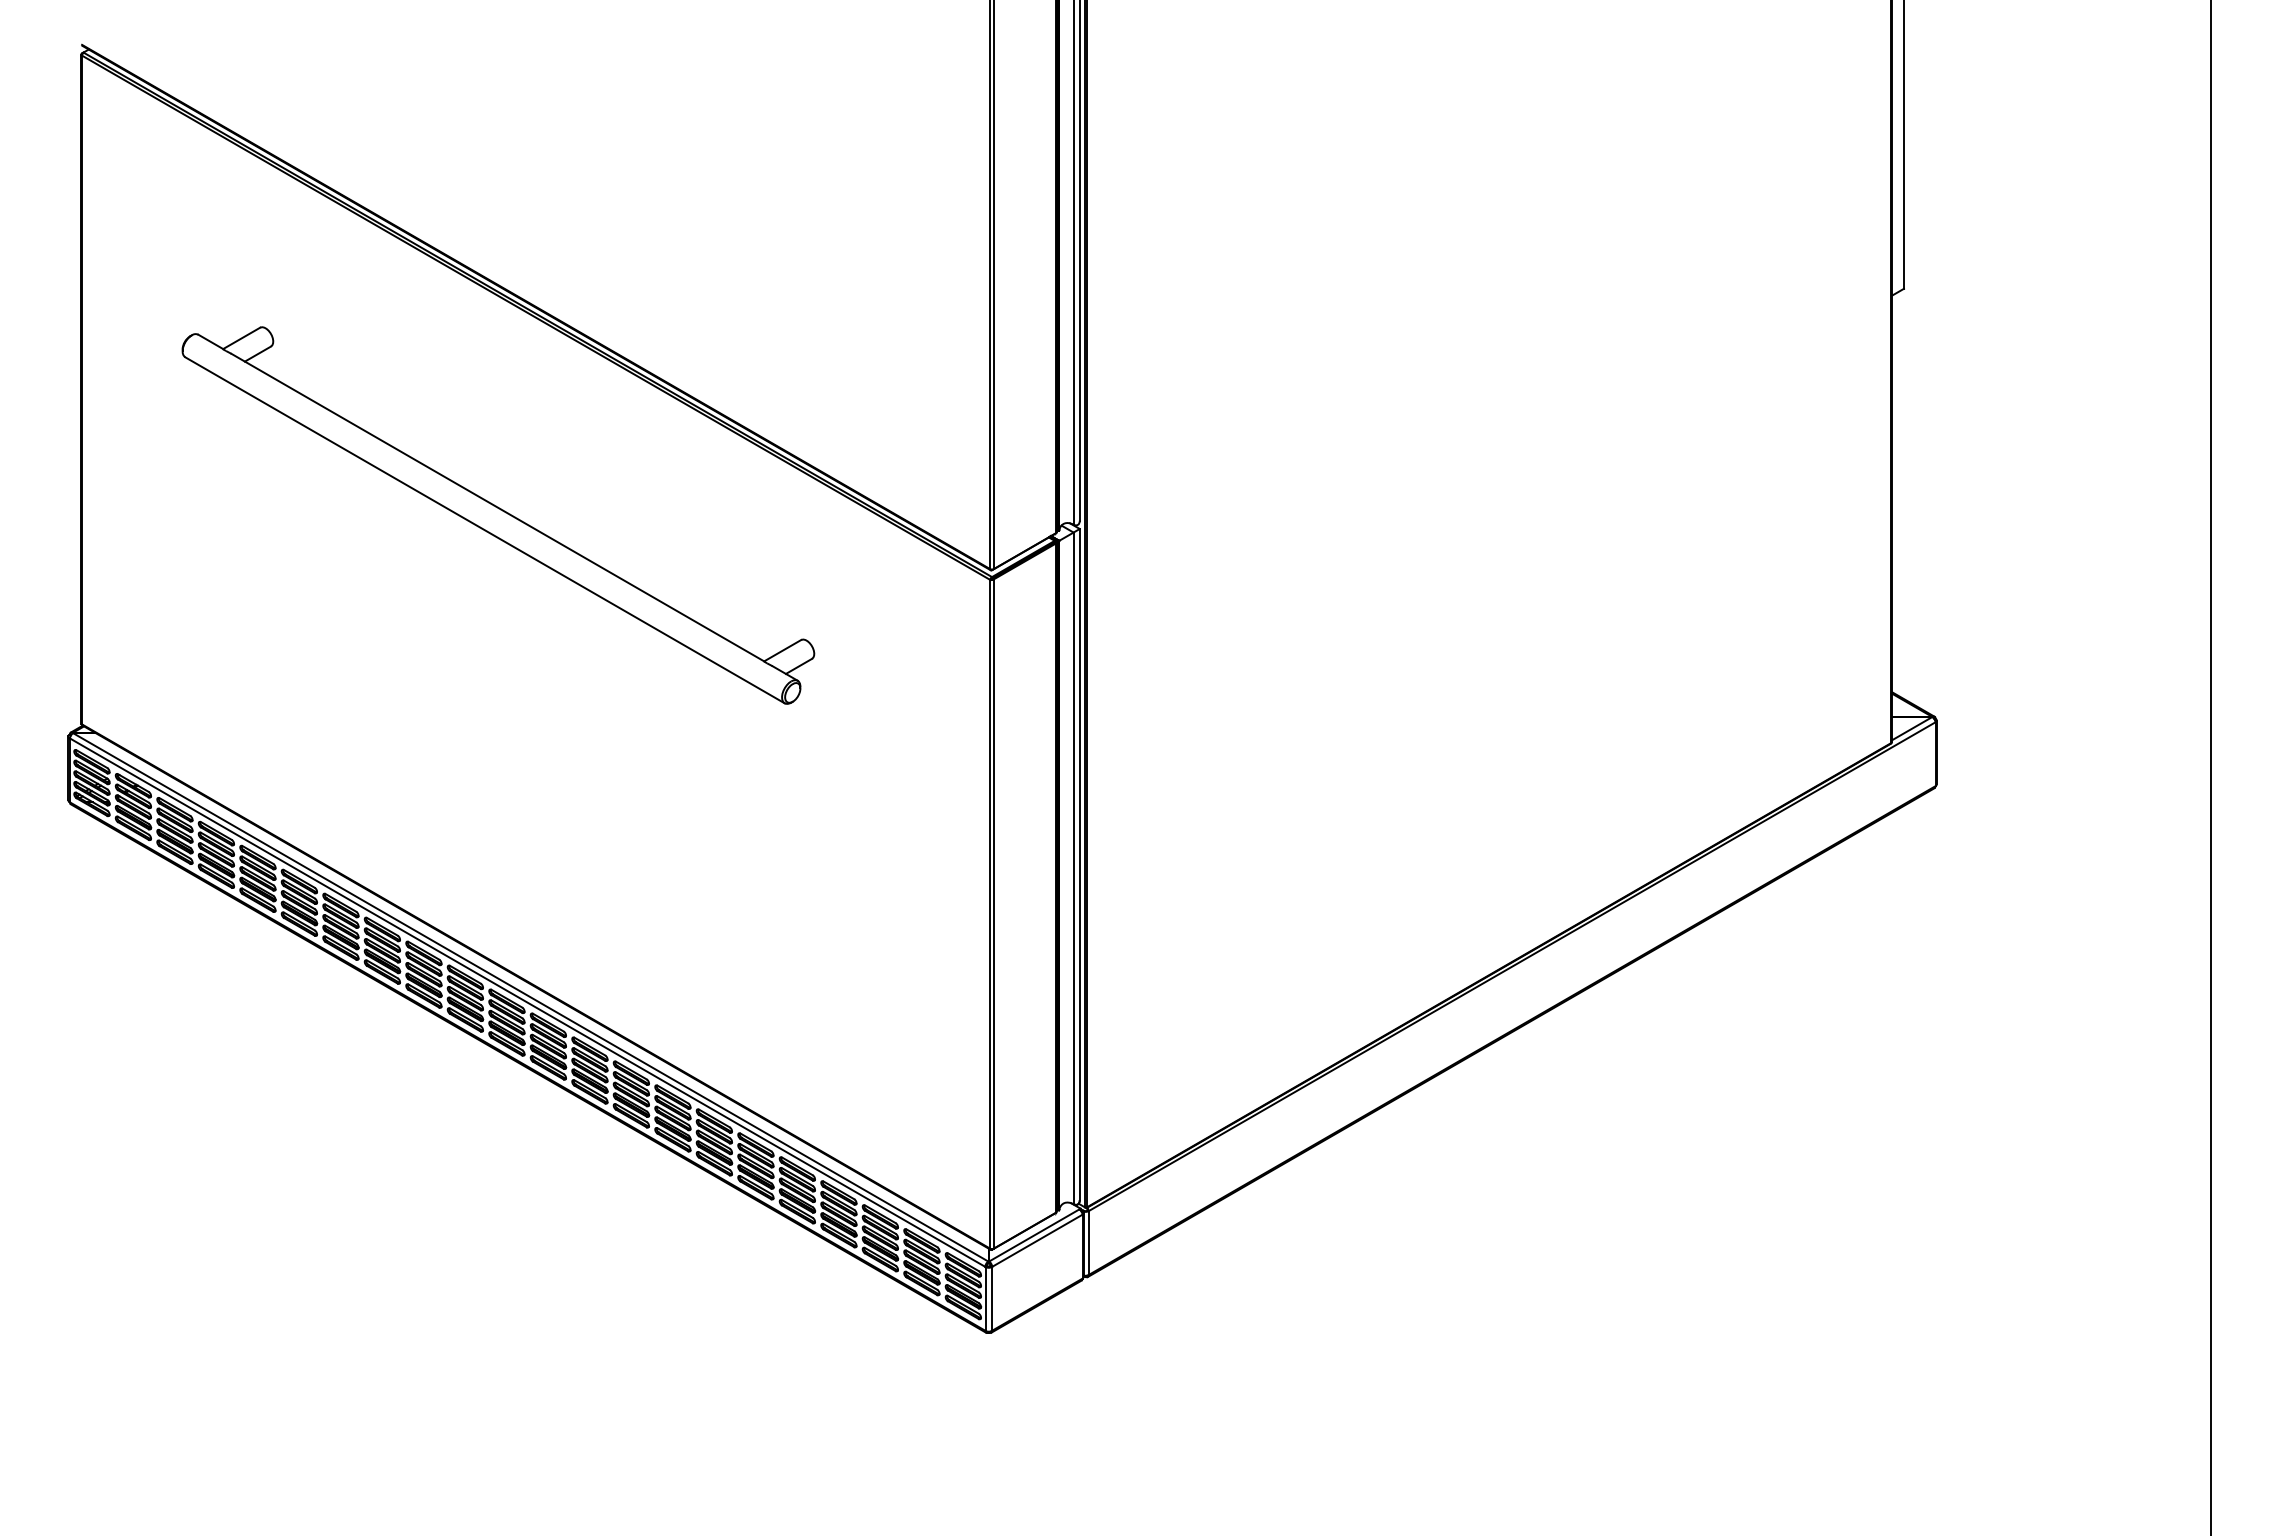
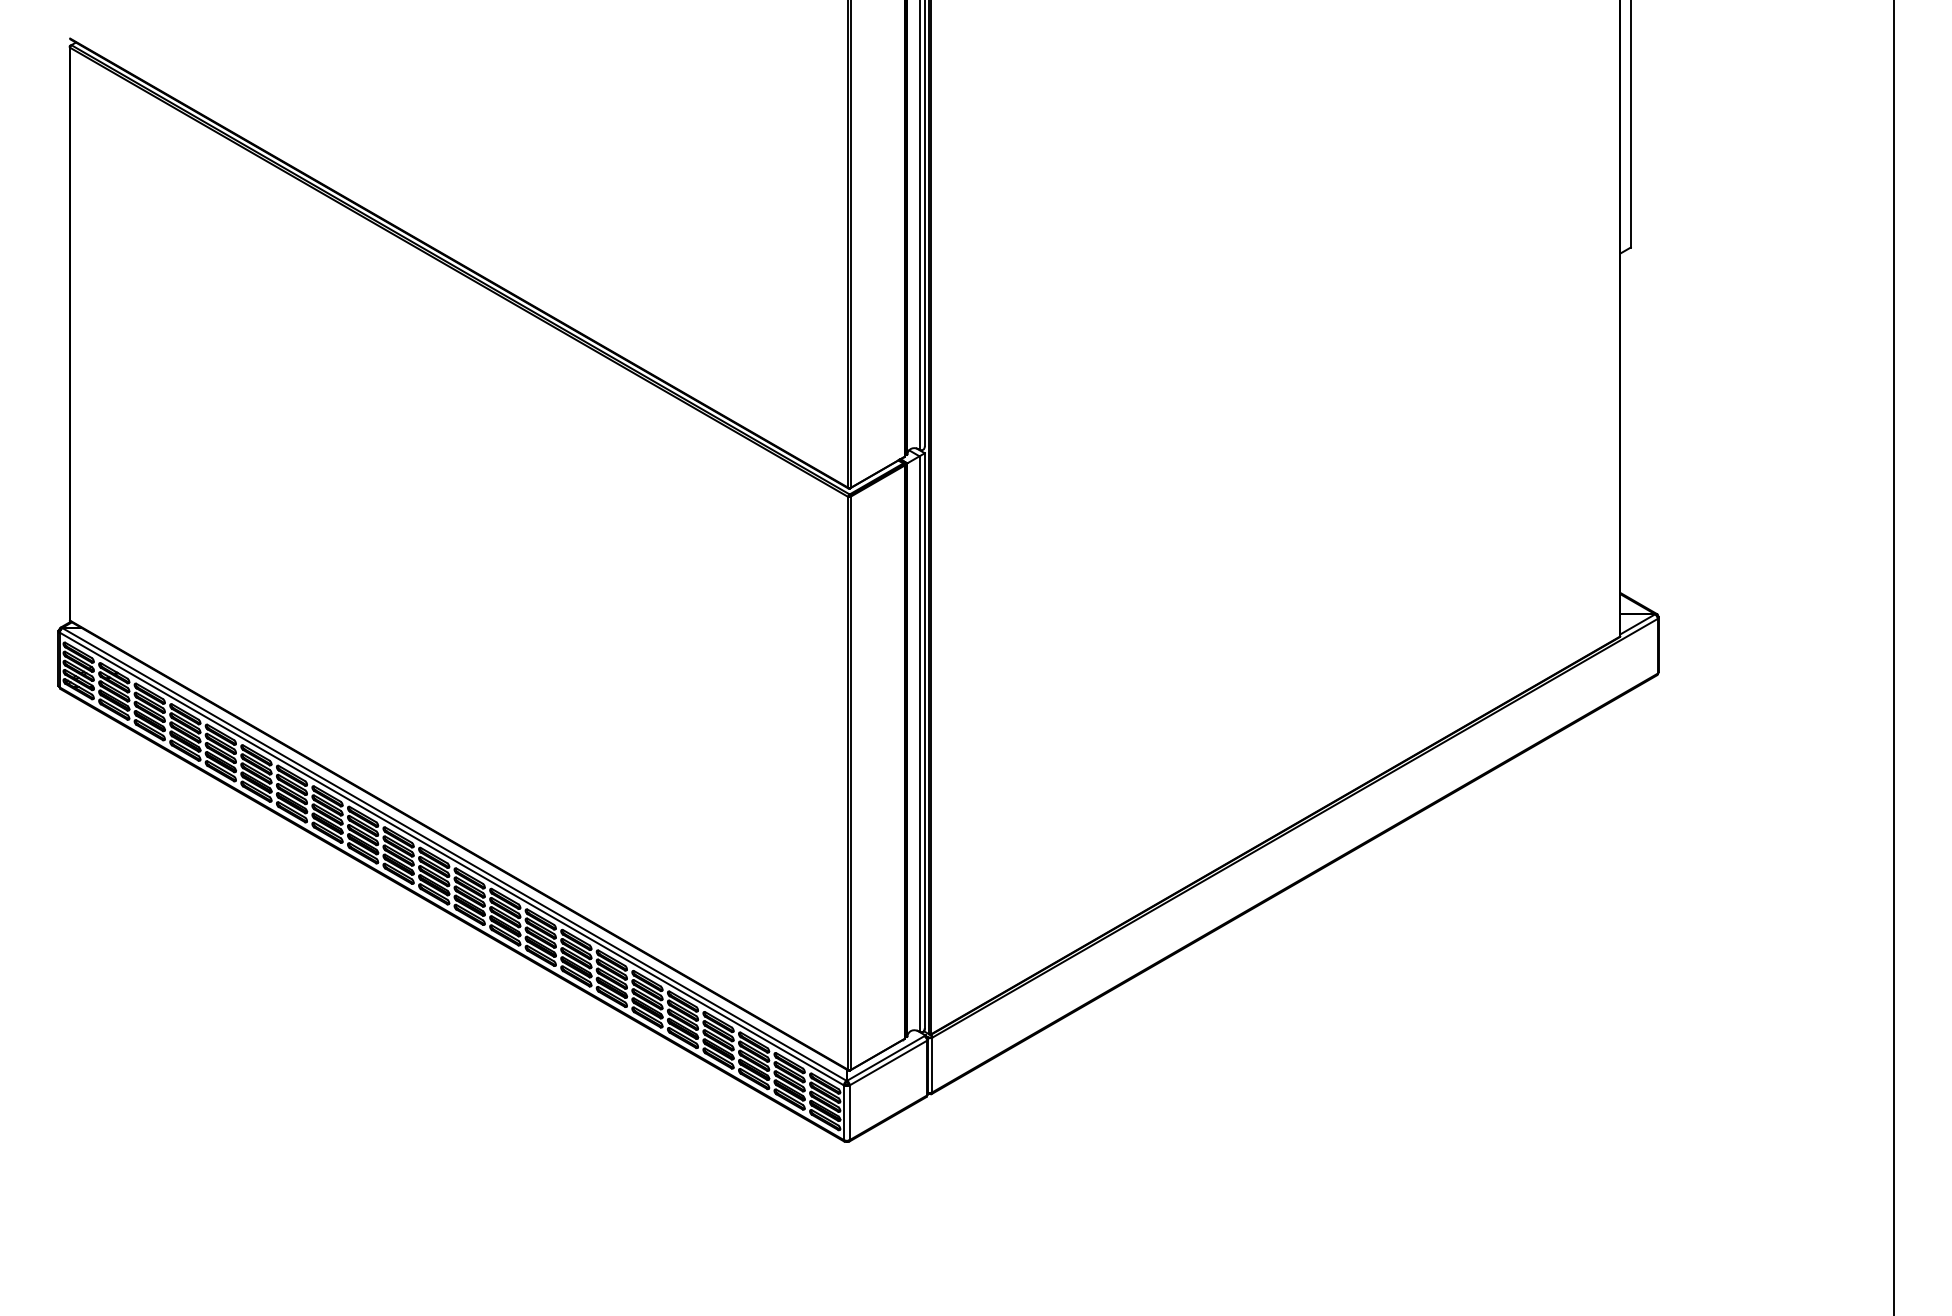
part: (498, 515) -> (426, 441), removed

